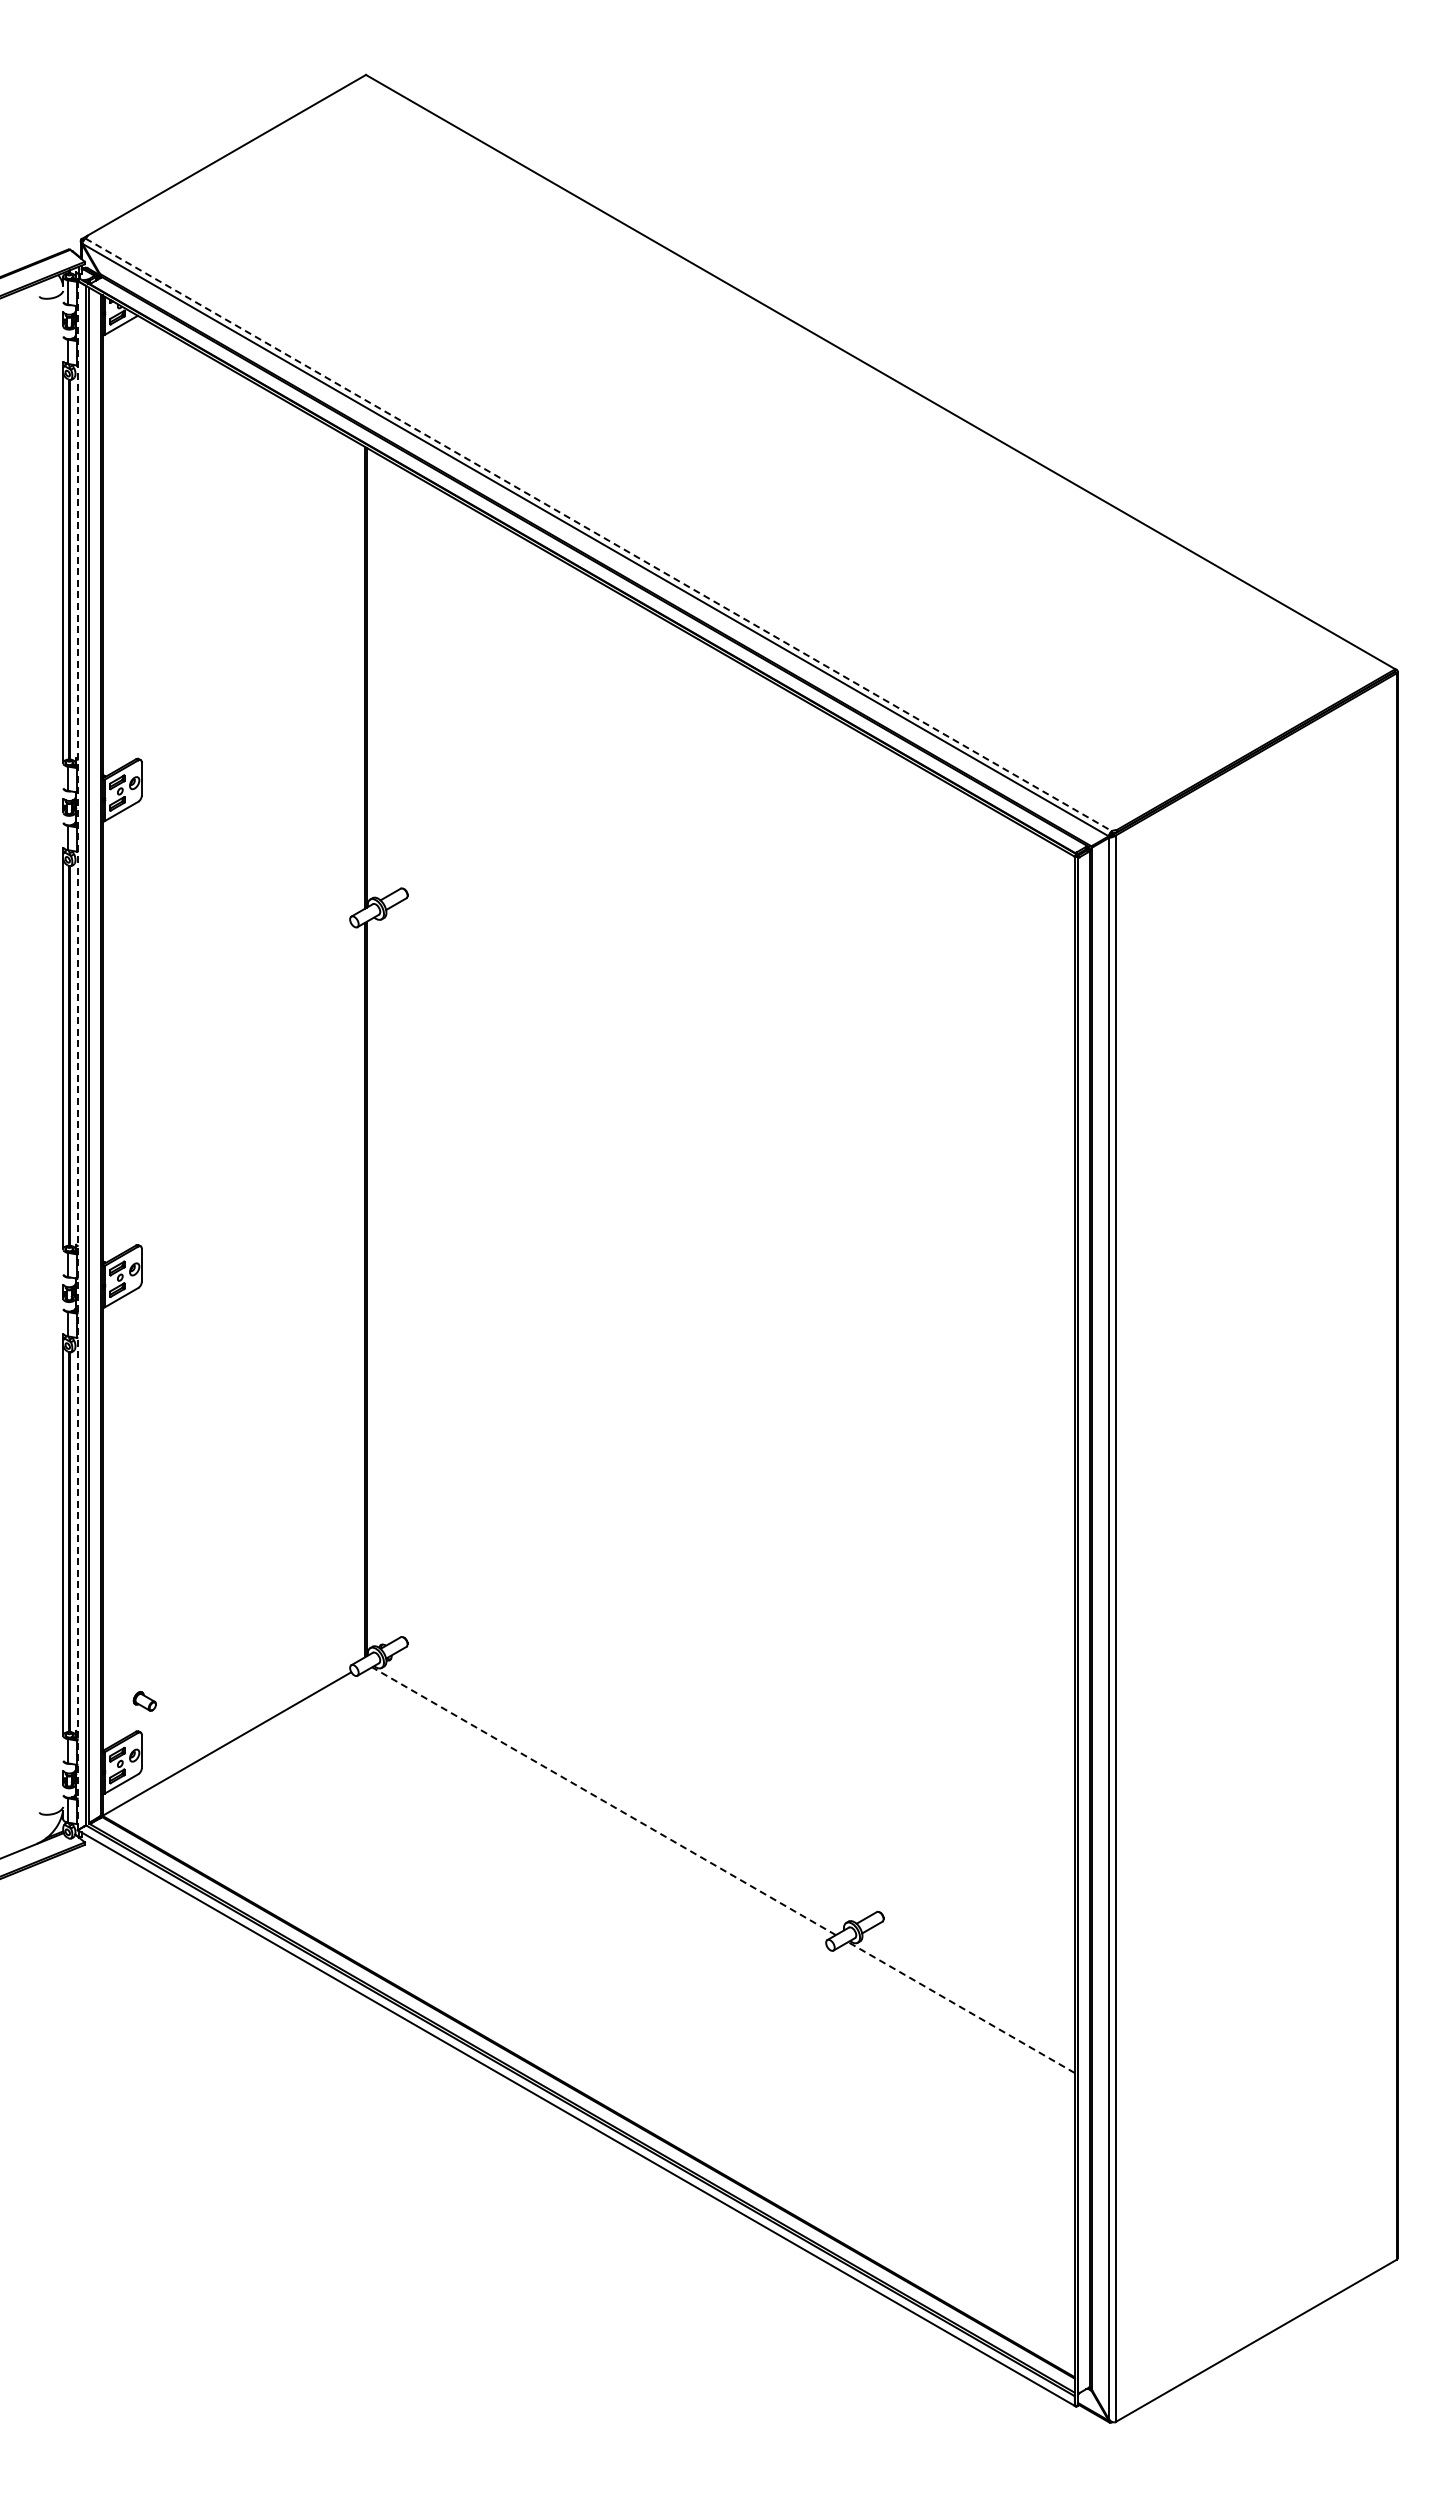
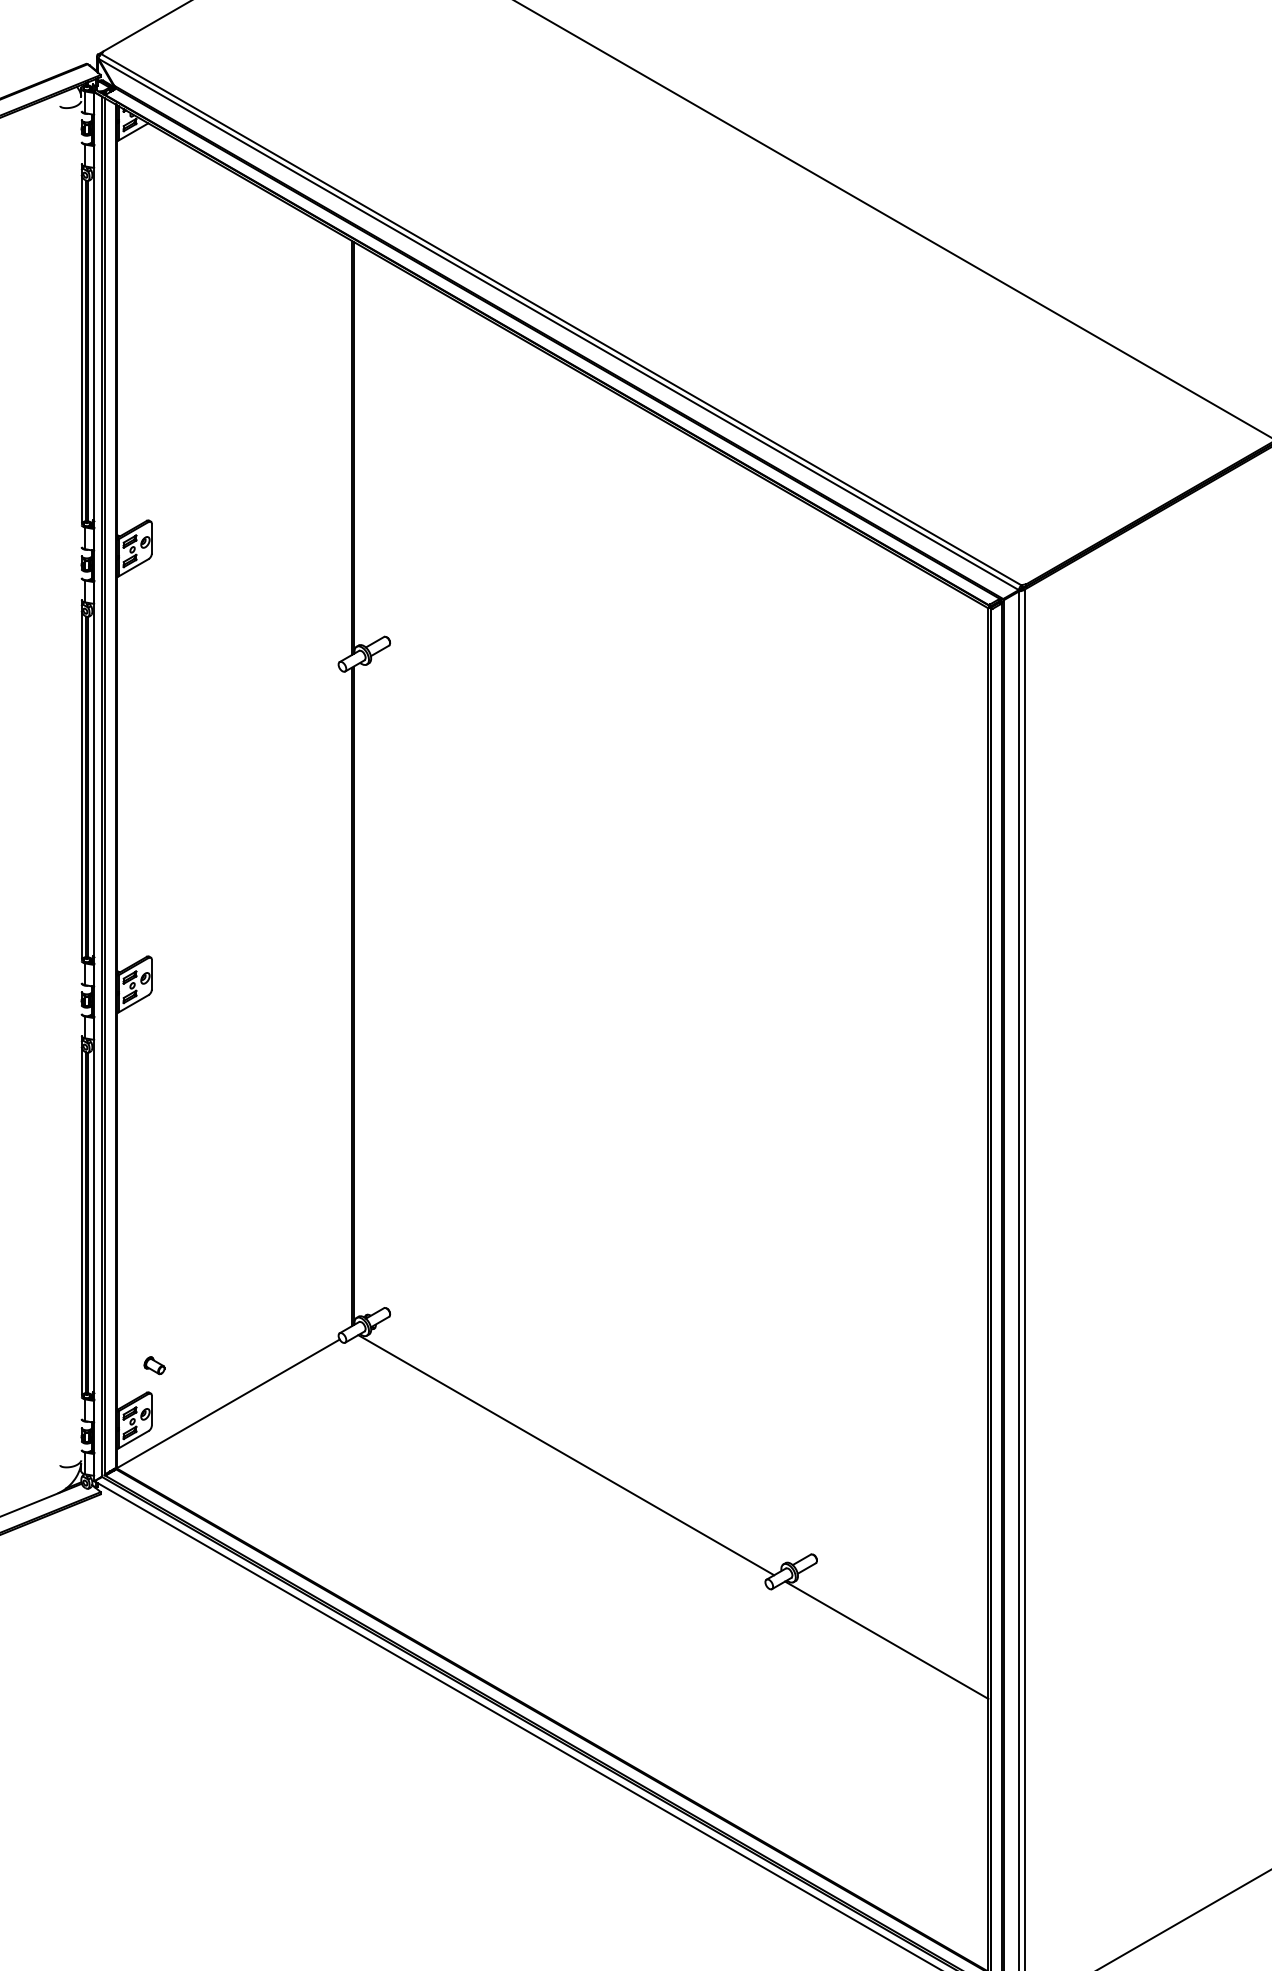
line: (598, 534) -> (561, 319), dashed -> solid
line: (77, 1055) -> (94, 786), dashed -> solid
line: (604, 1801) -> (566, 1455), dashed -> solid
line: (961, 2007) -> (886, 1640), dashed -> solid

